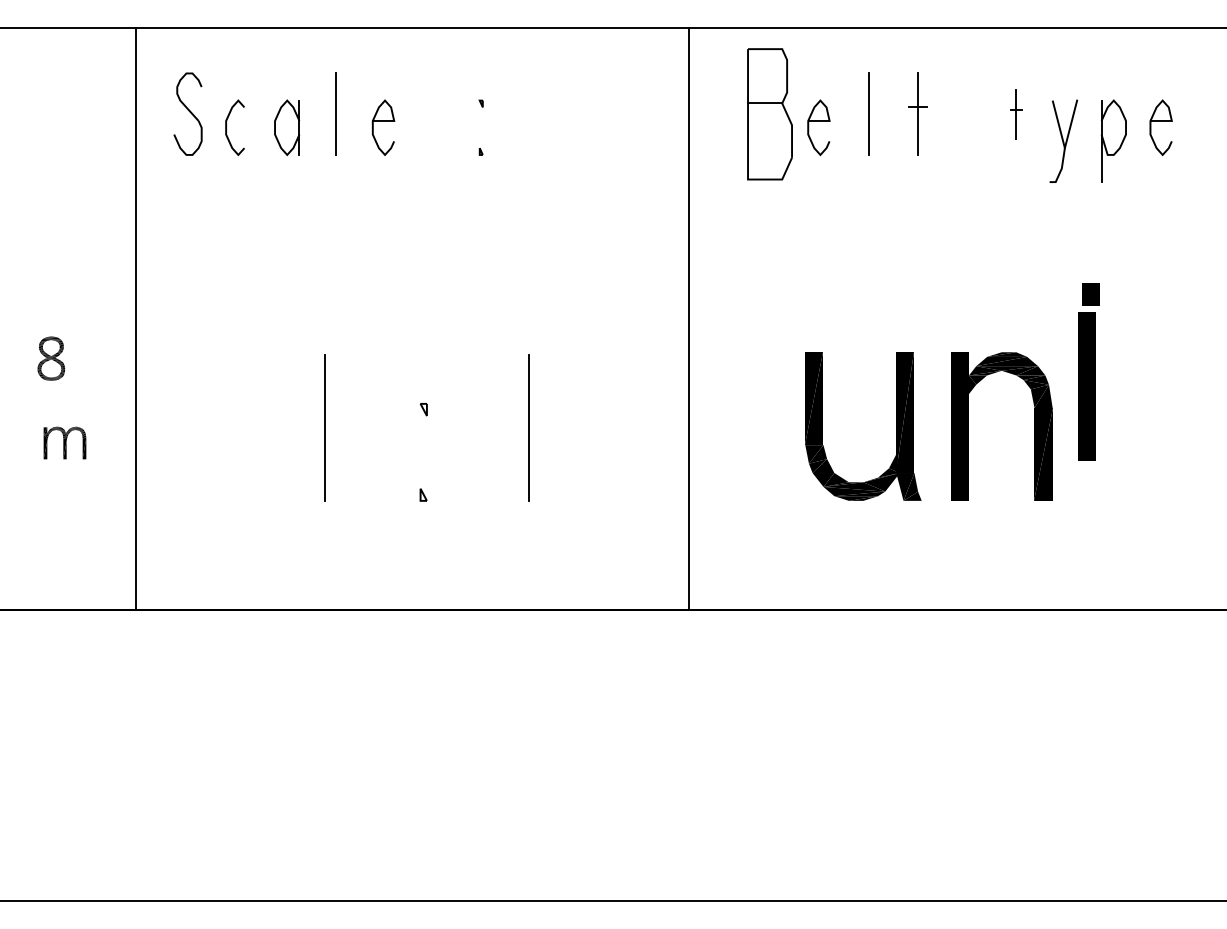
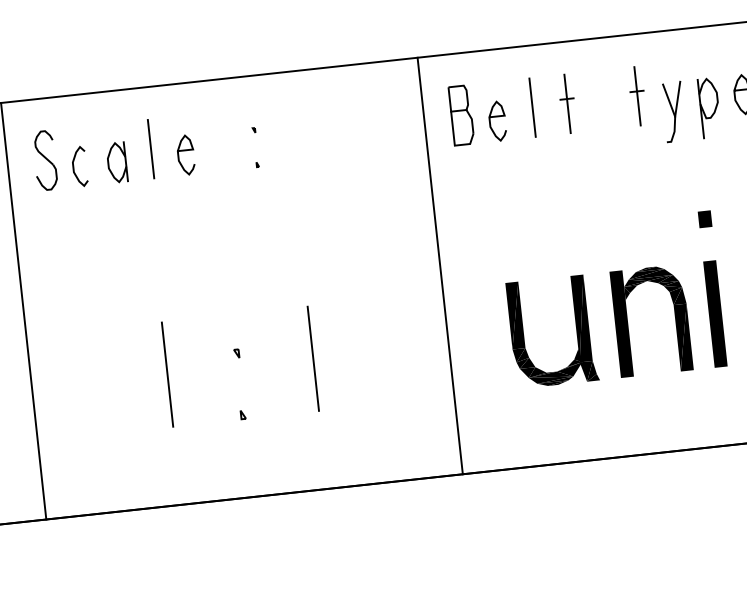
part: (769, 113) -> (461, 114), size x0.62
part: (1015, 113) -> (637, 95), size x1.67
line: (688, 318) -> (439, 265), moved
part: (1086, 386) -> (715, 313), moved

